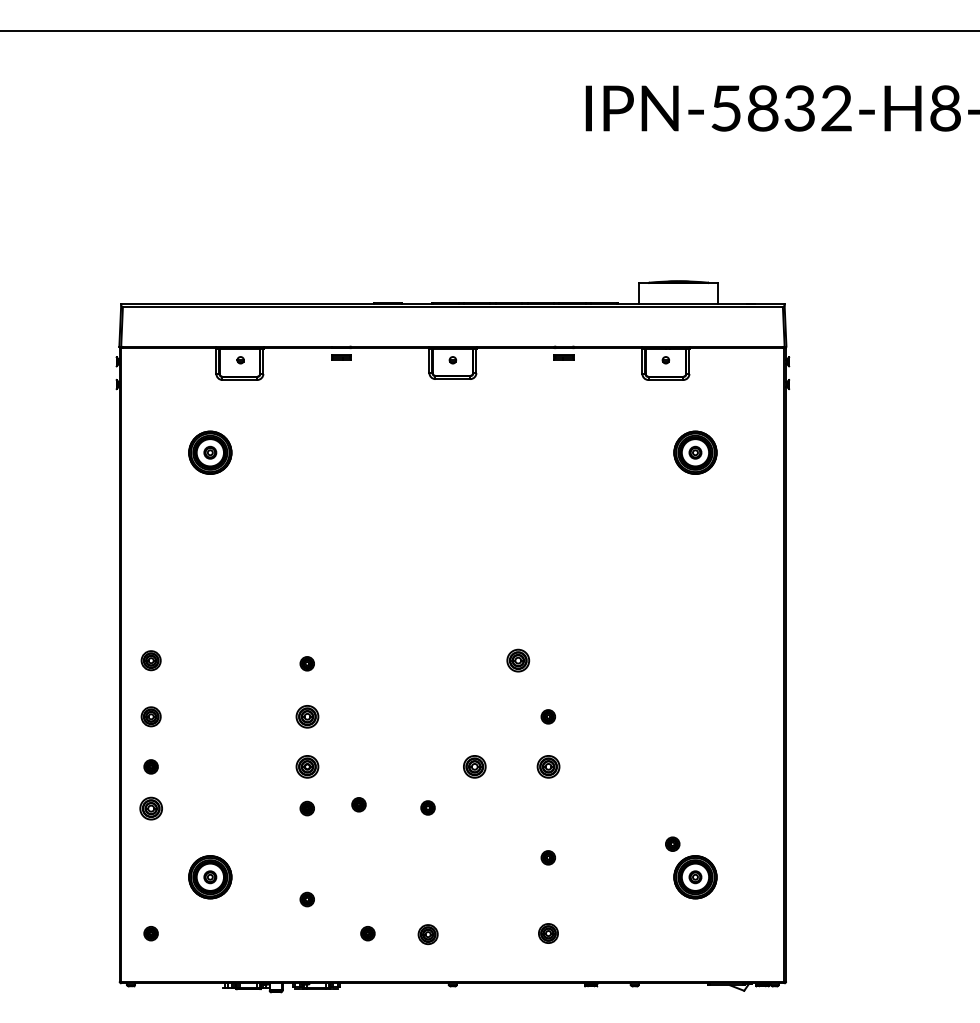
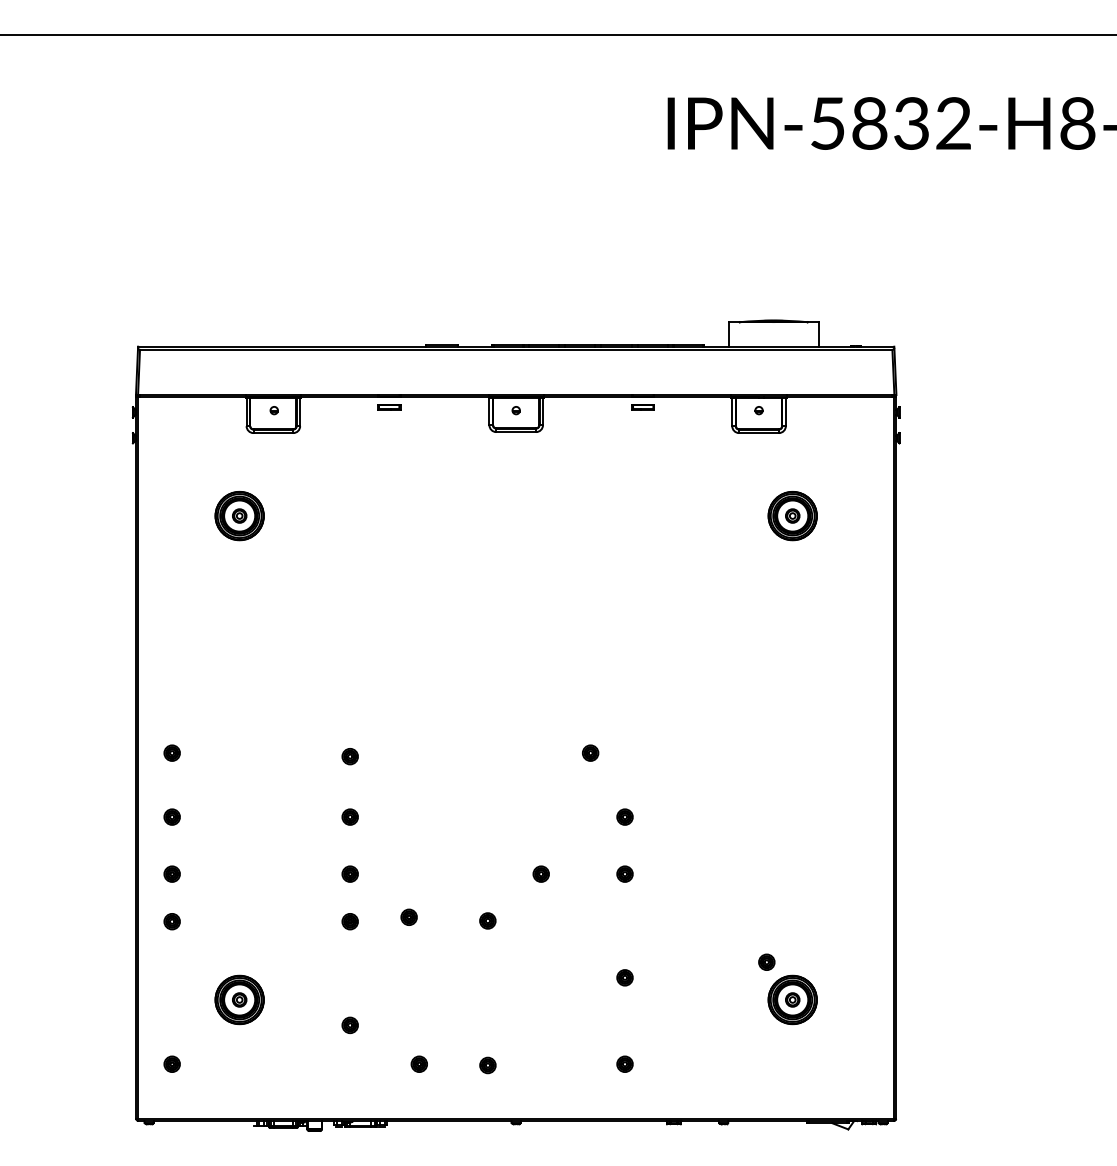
part: (150, 660) -> (171, 752), size x0.71
part: (517, 660) -> (589, 752), size x0.62
part: (150, 716) -> (171, 816), size x0.71
part: (306, 716) -> (349, 816), size x0.62
part: (306, 766) -> (349, 873), size x0.62
part: (474, 766) -> (540, 873), size x0.62
part: (547, 766) -> (624, 873), size x0.62
part: (150, 808) -> (171, 921), size x0.62
part: (547, 933) -> (624, 1064), size x0.71
part: (427, 934) -> (487, 1065), size x0.71

